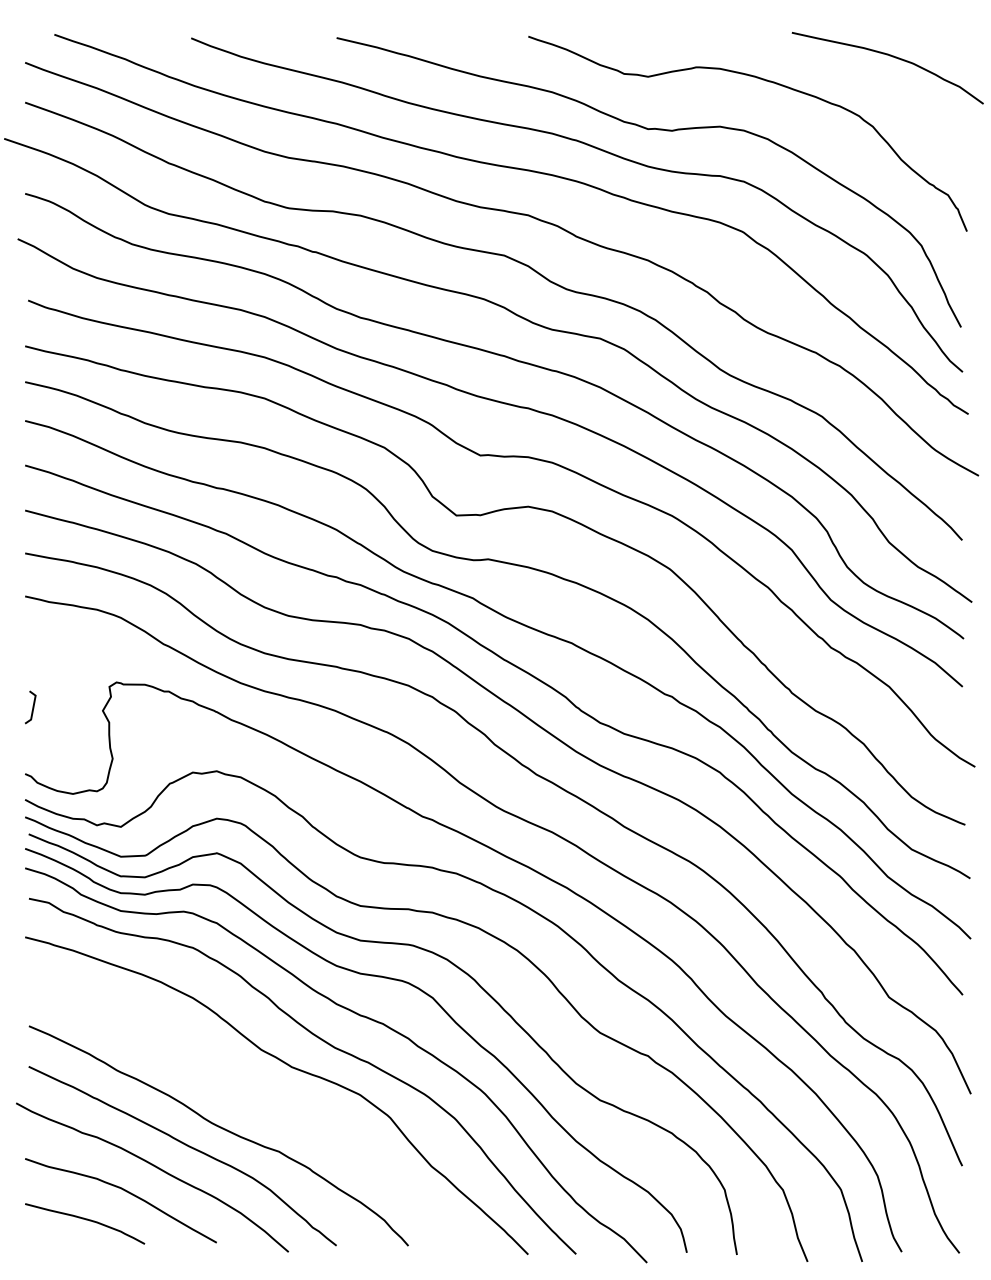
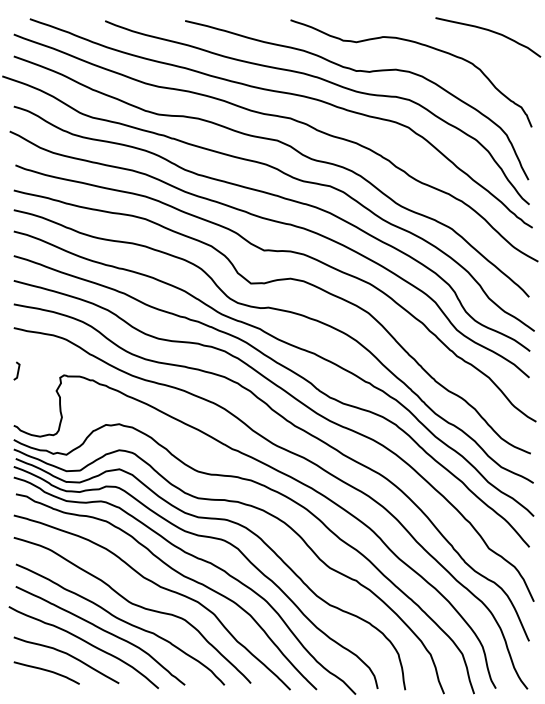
line: (31, 706) -> (17, 370), moved
curve: (242, 1100) -> (133, 605), added

